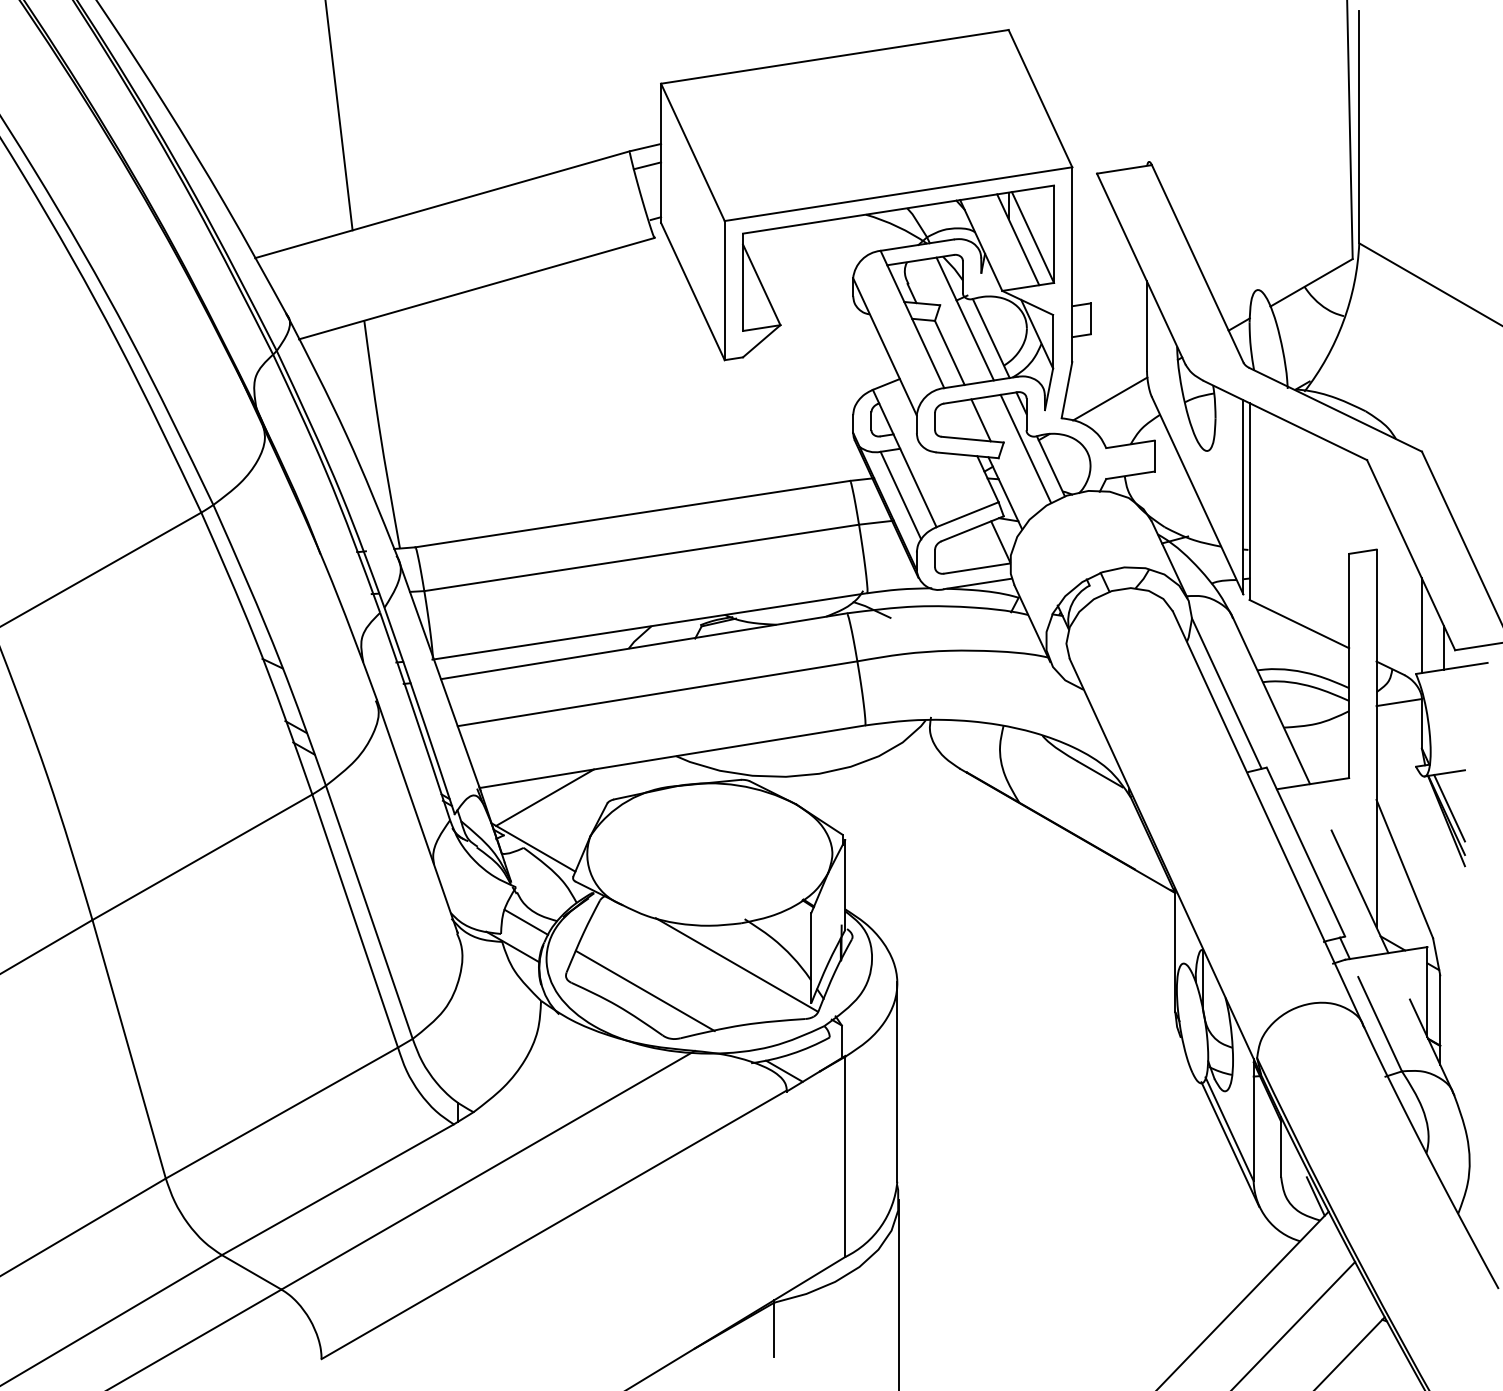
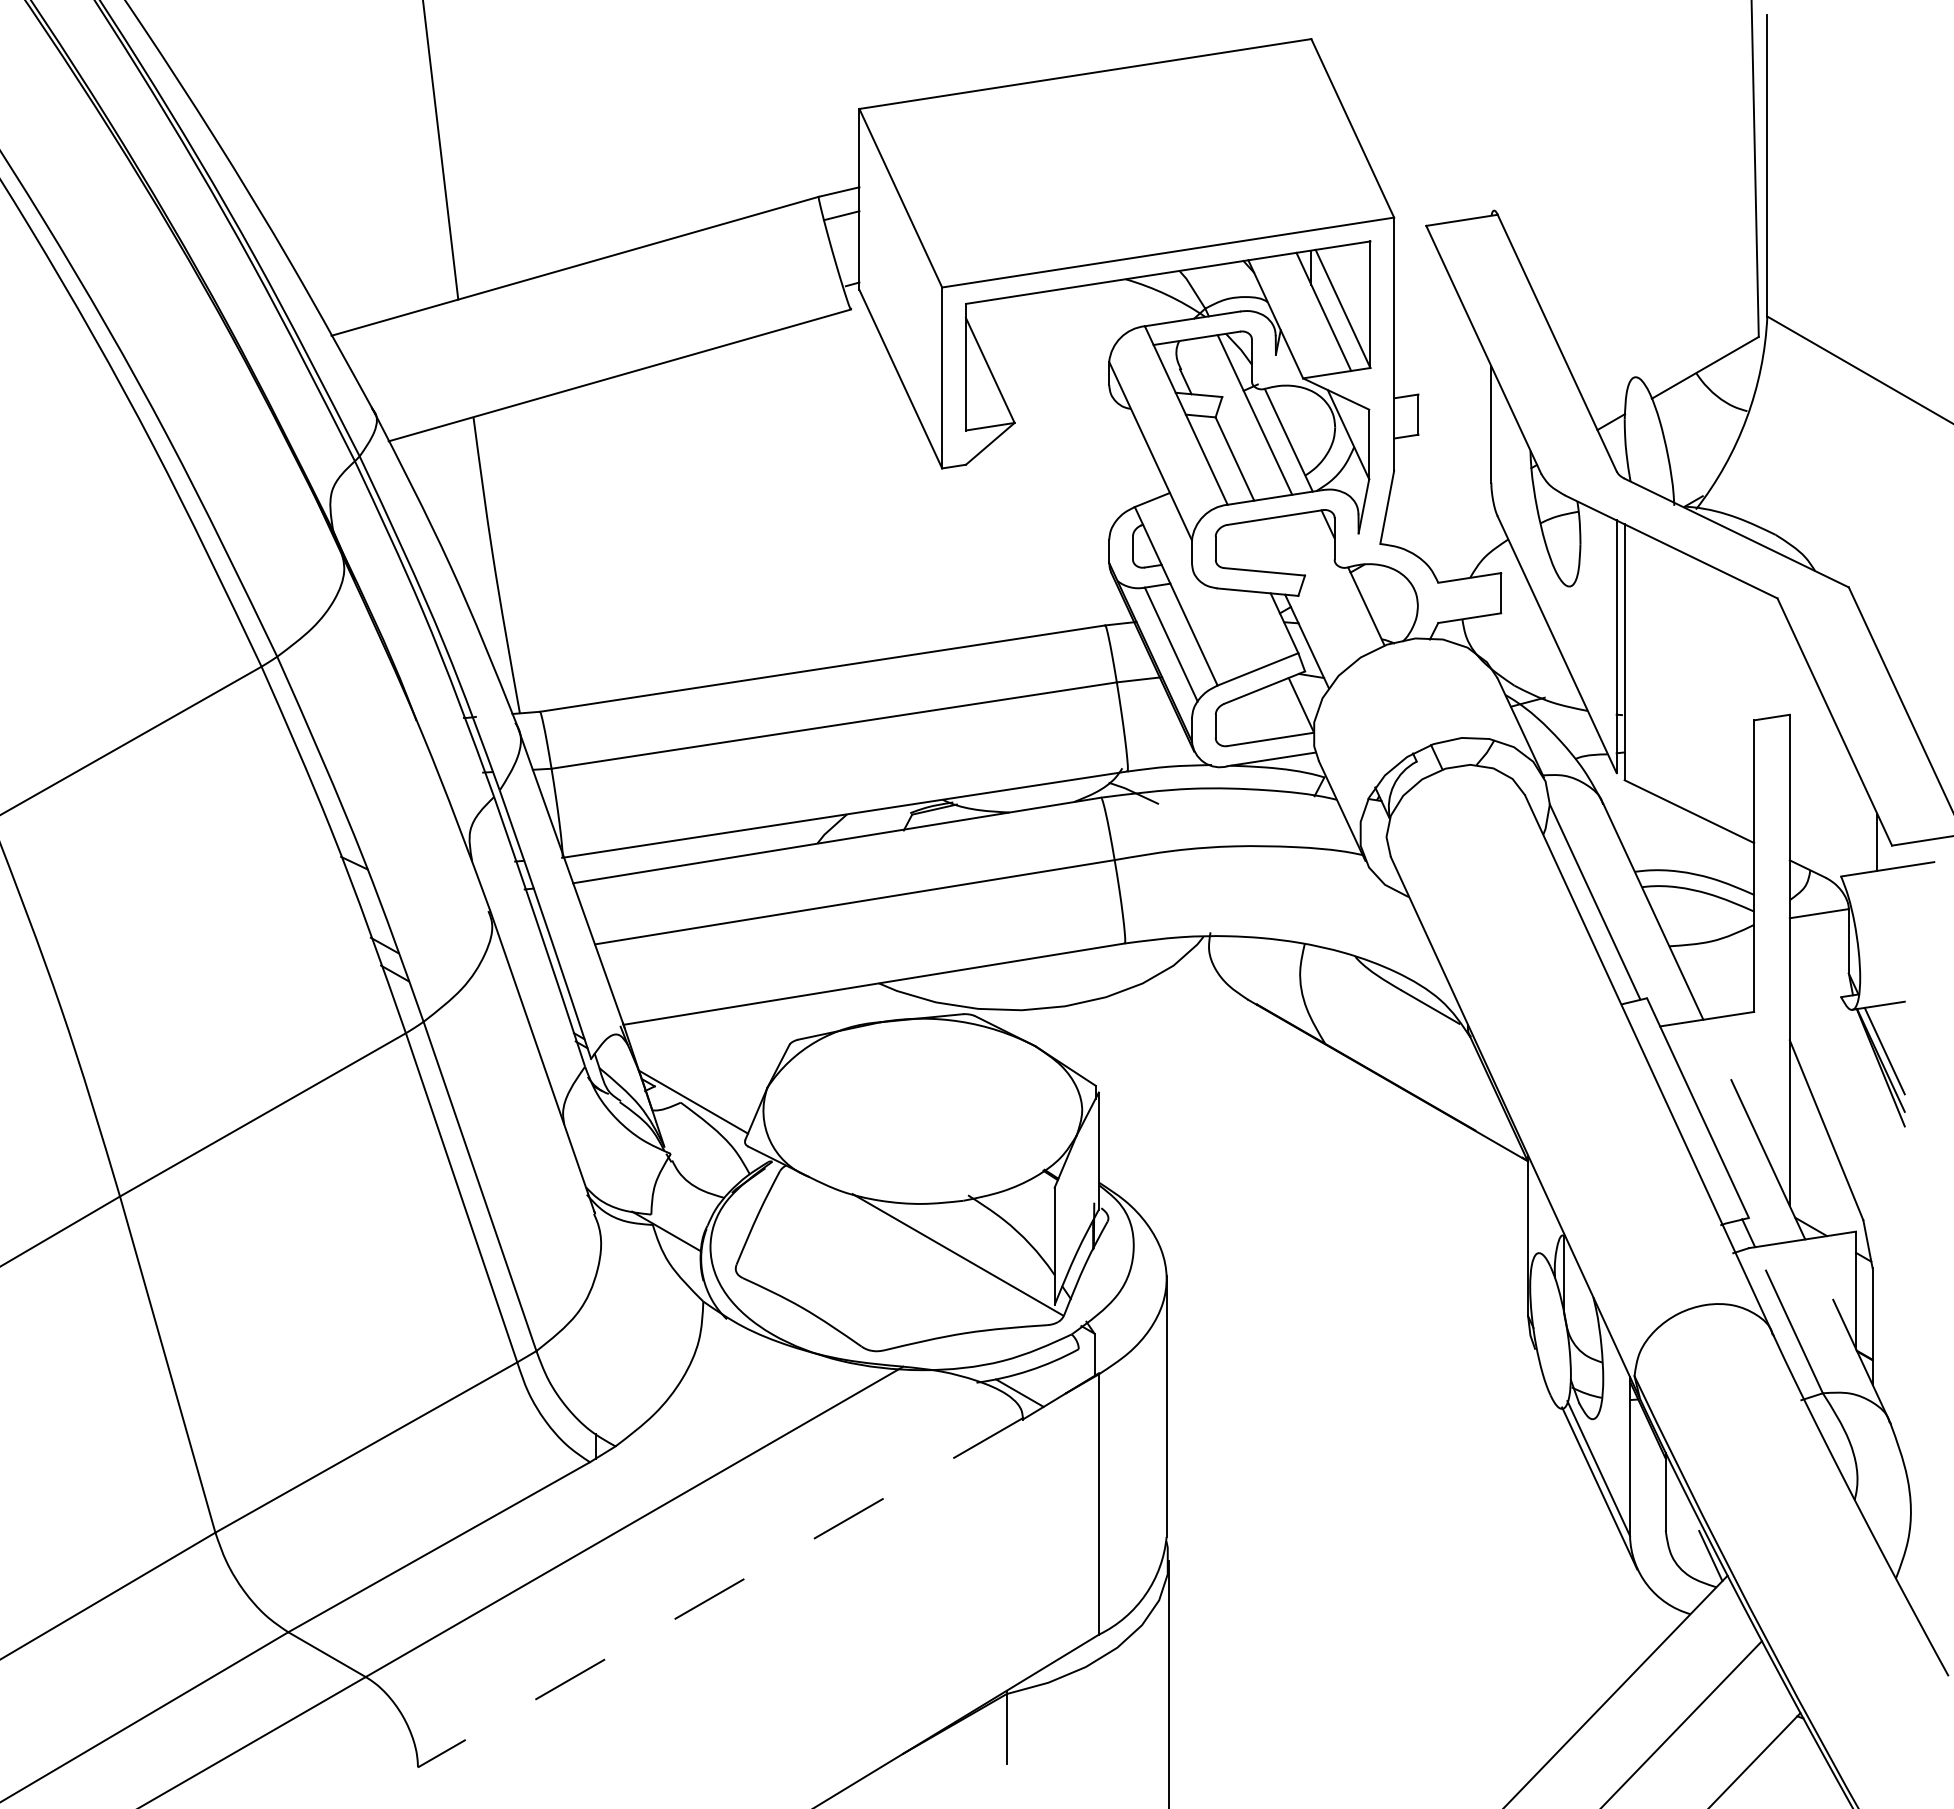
line: (1110, 398) -> (1443, 518), removed
line: (981, 420) -> (1275, 546), removed
line: (1025, 448) -> (1333, 583), removed
line: (1421, 625) -> (1848, 813), removed
line: (545, 797) -> (708, 1037), removed
line: (525, 922) -> (683, 1199), removed
line: (644, 990) -> (838, 1288), removed
line: (554, 1225) -> (720, 1593), solid -> dashed

